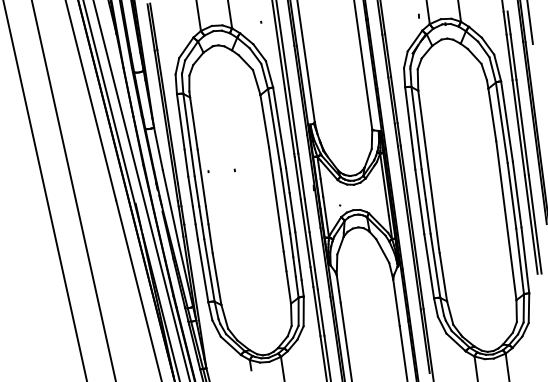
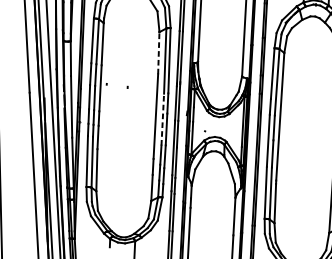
line: (264, 120) -> (158, 52), solid -> dashed
line: (285, 200) -> (162, 118), solid -> dashed

